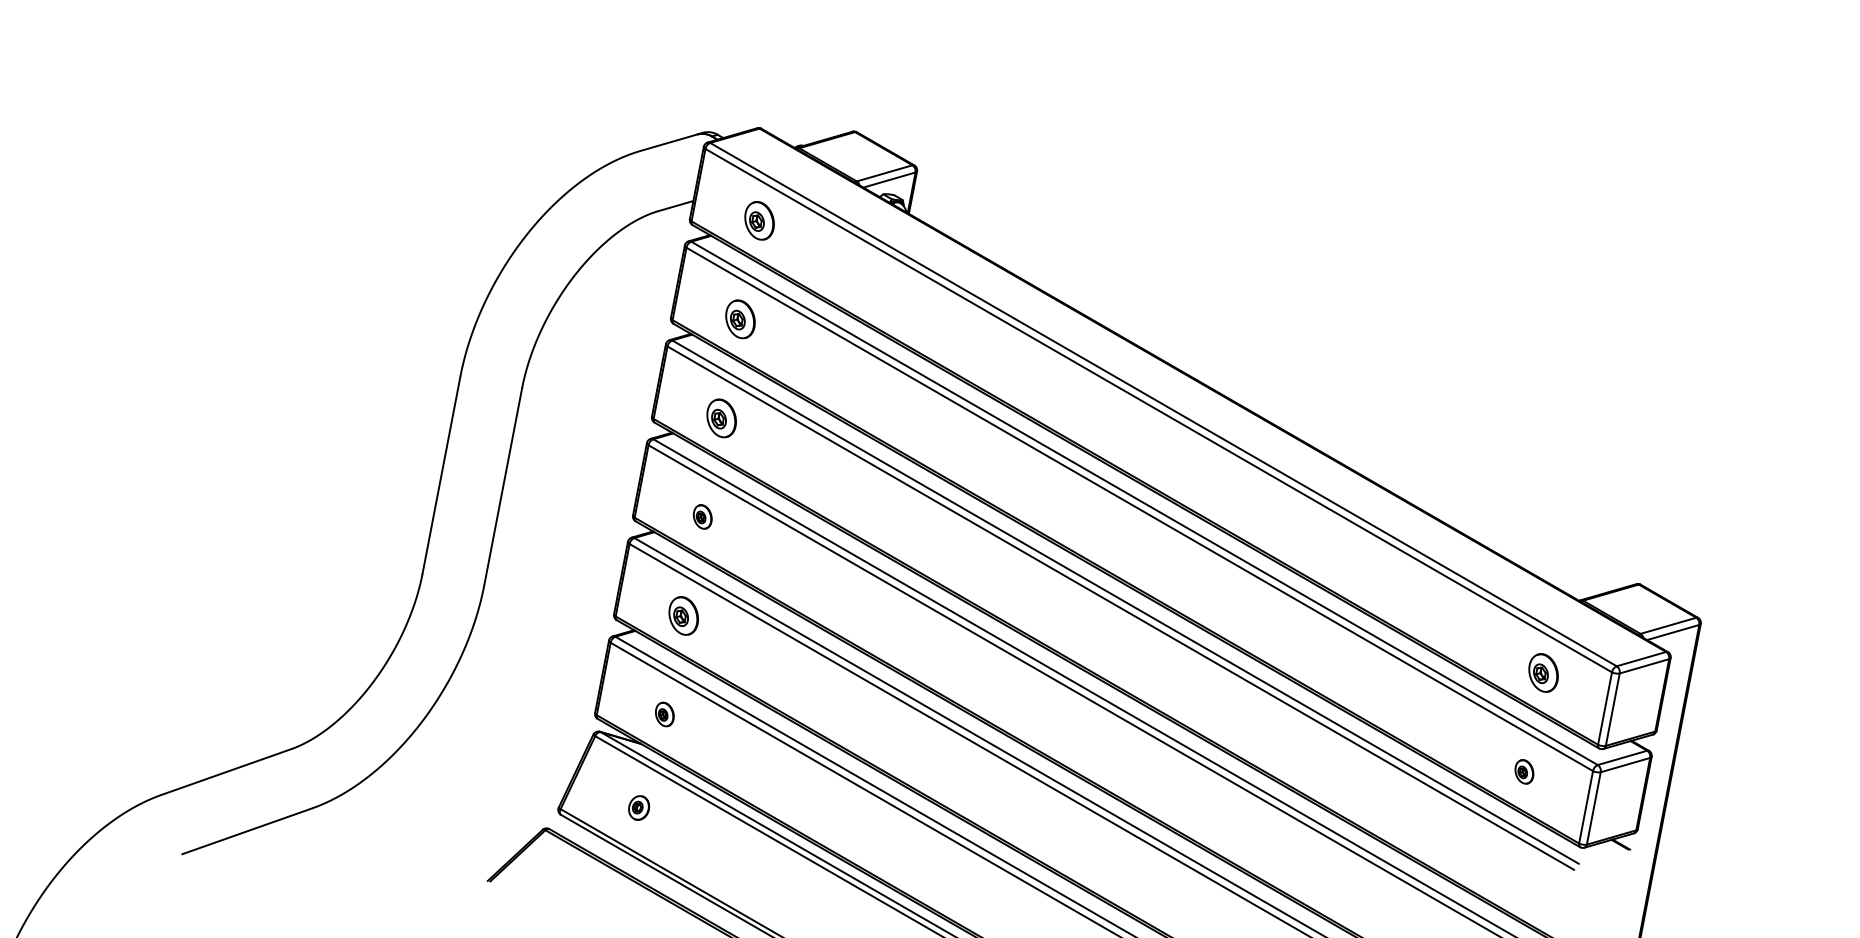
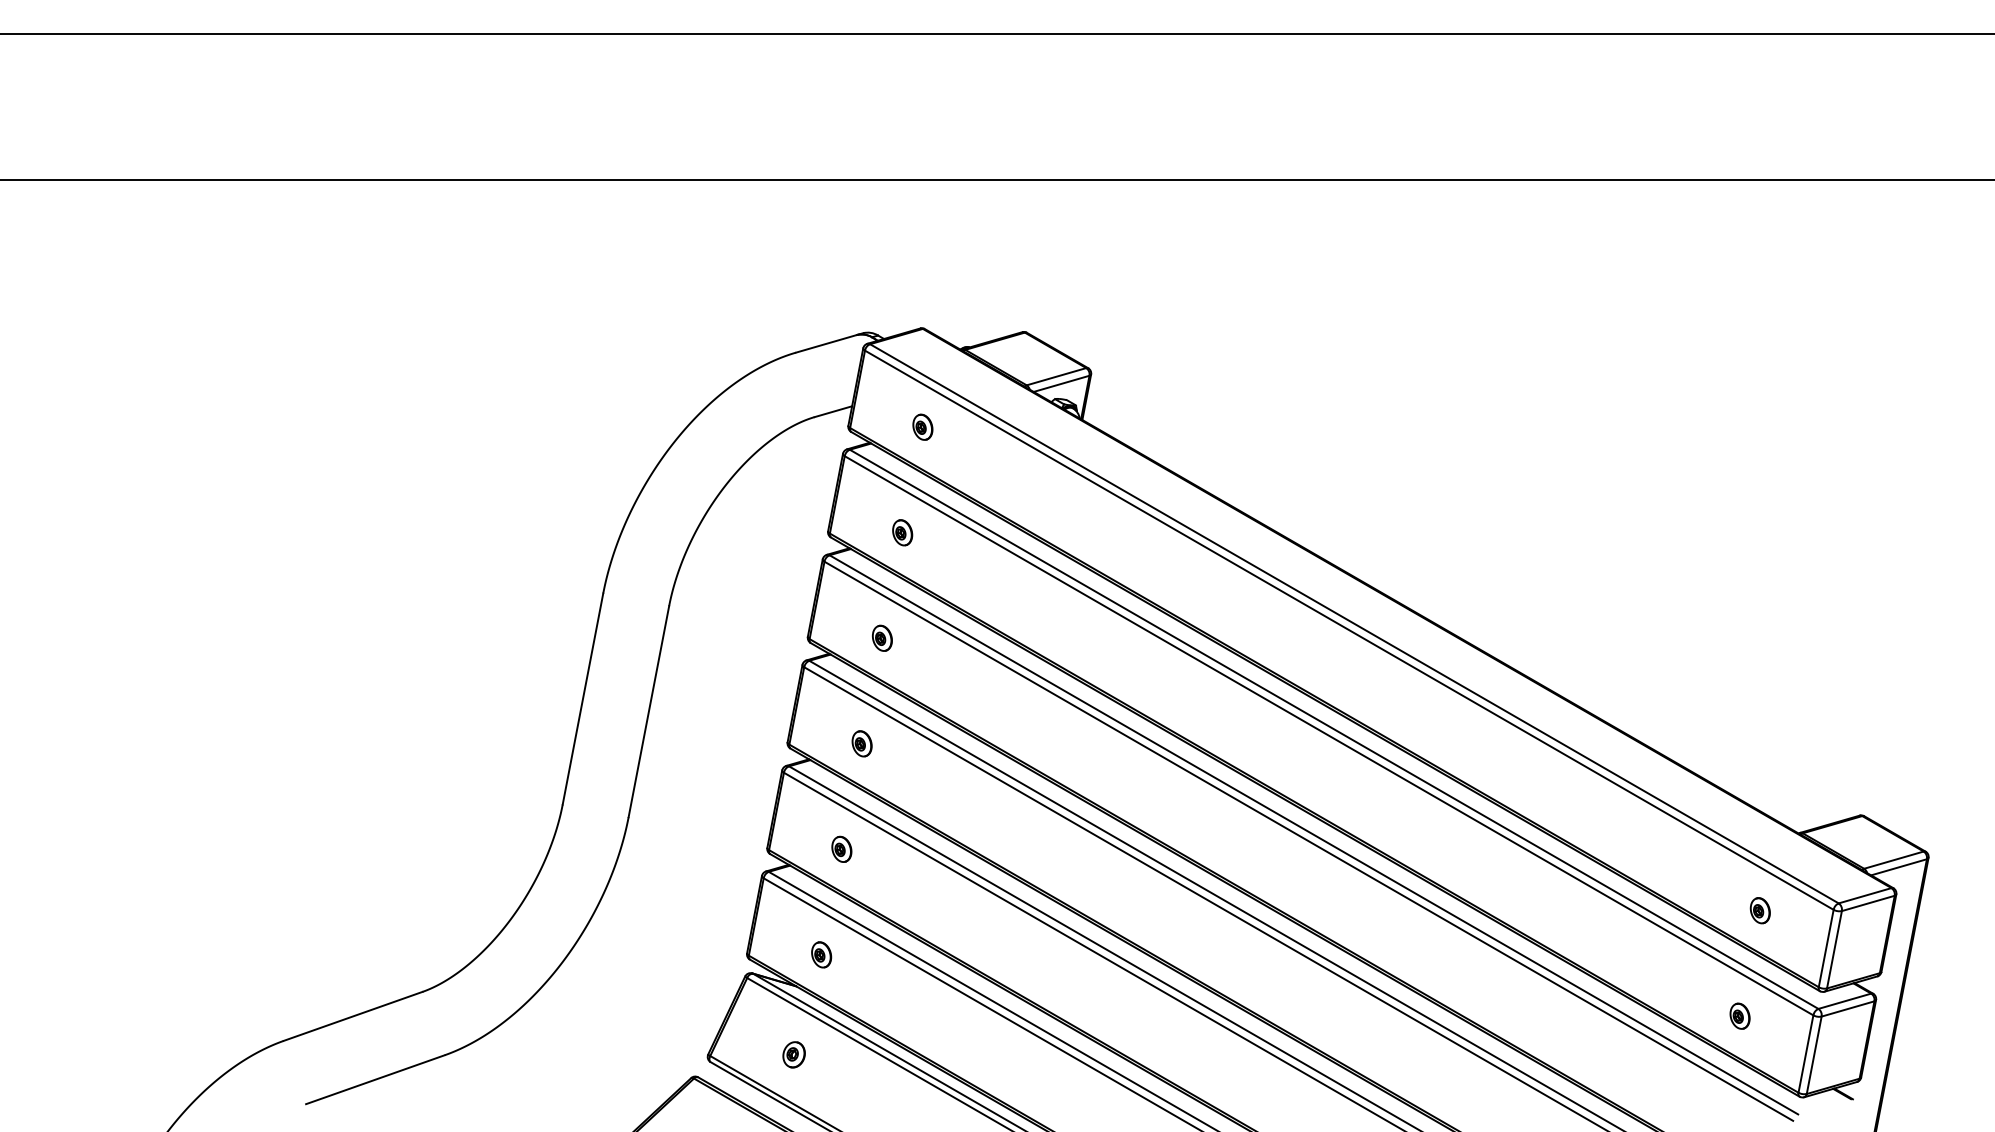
part: (759, 219) -> (922, 426), size x0.62
part: (740, 319) -> (902, 532), size x0.62
part: (721, 417) -> (882, 637), size x0.62
part: (683, 614) -> (841, 848), size x0.62
part: (1542, 672) -> (1759, 910), size x0.62

